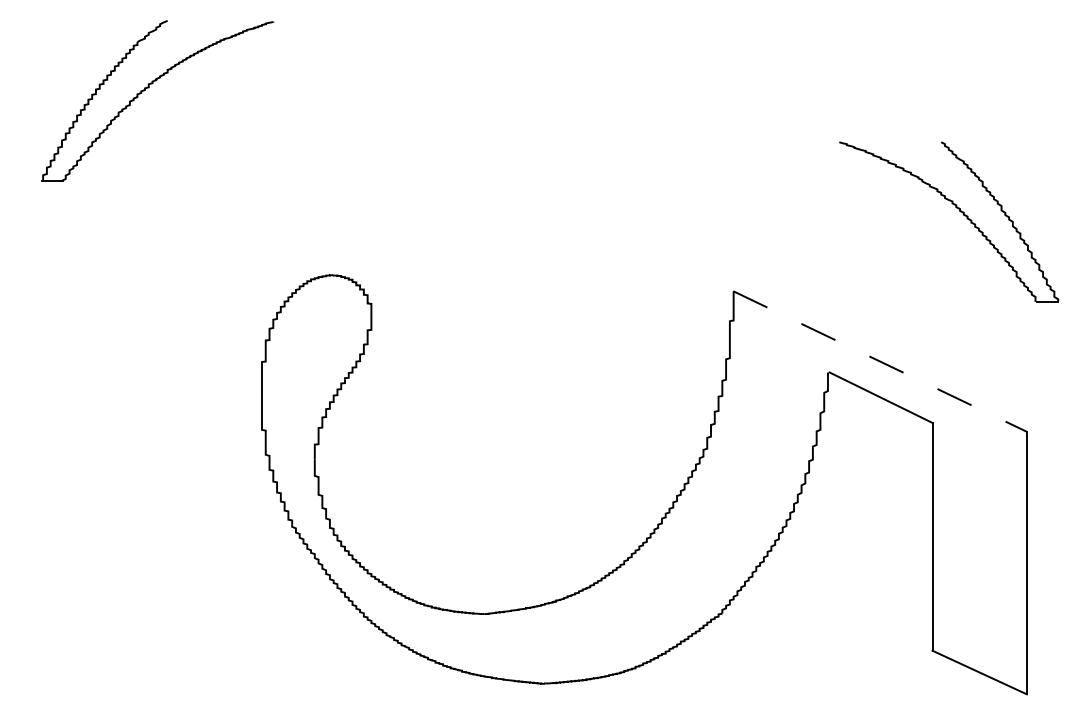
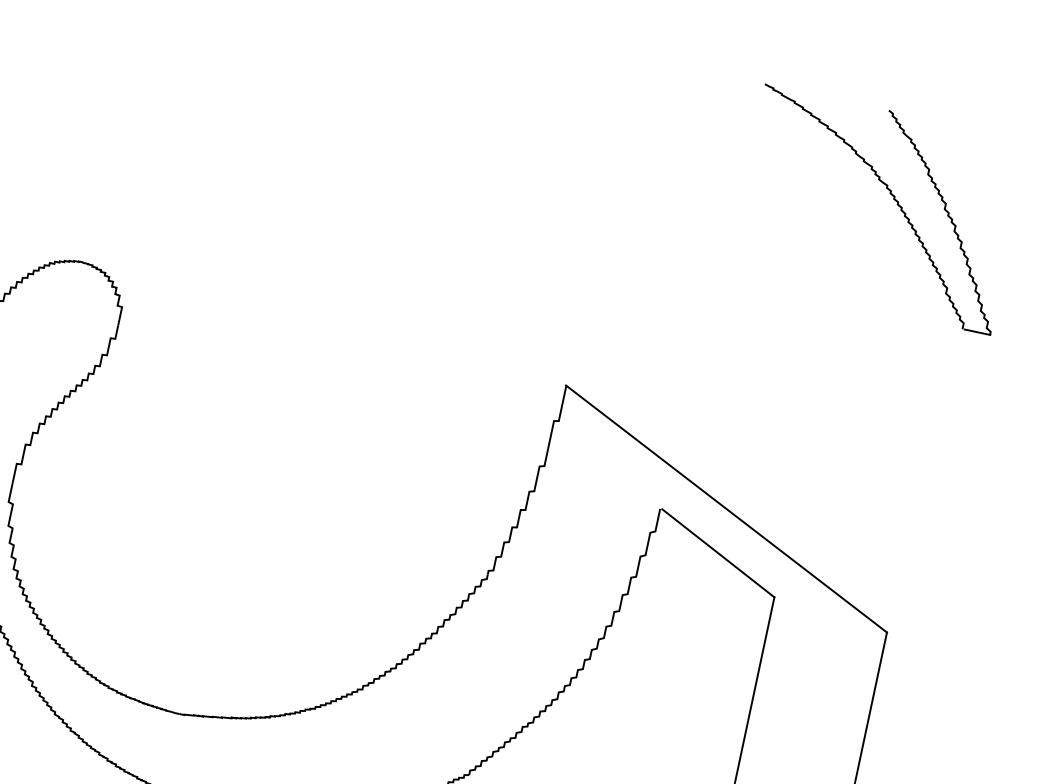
part: (959, 211) -> (893, 199), moved
line: (880, 361) -> (727, 509), dashed -> solid

